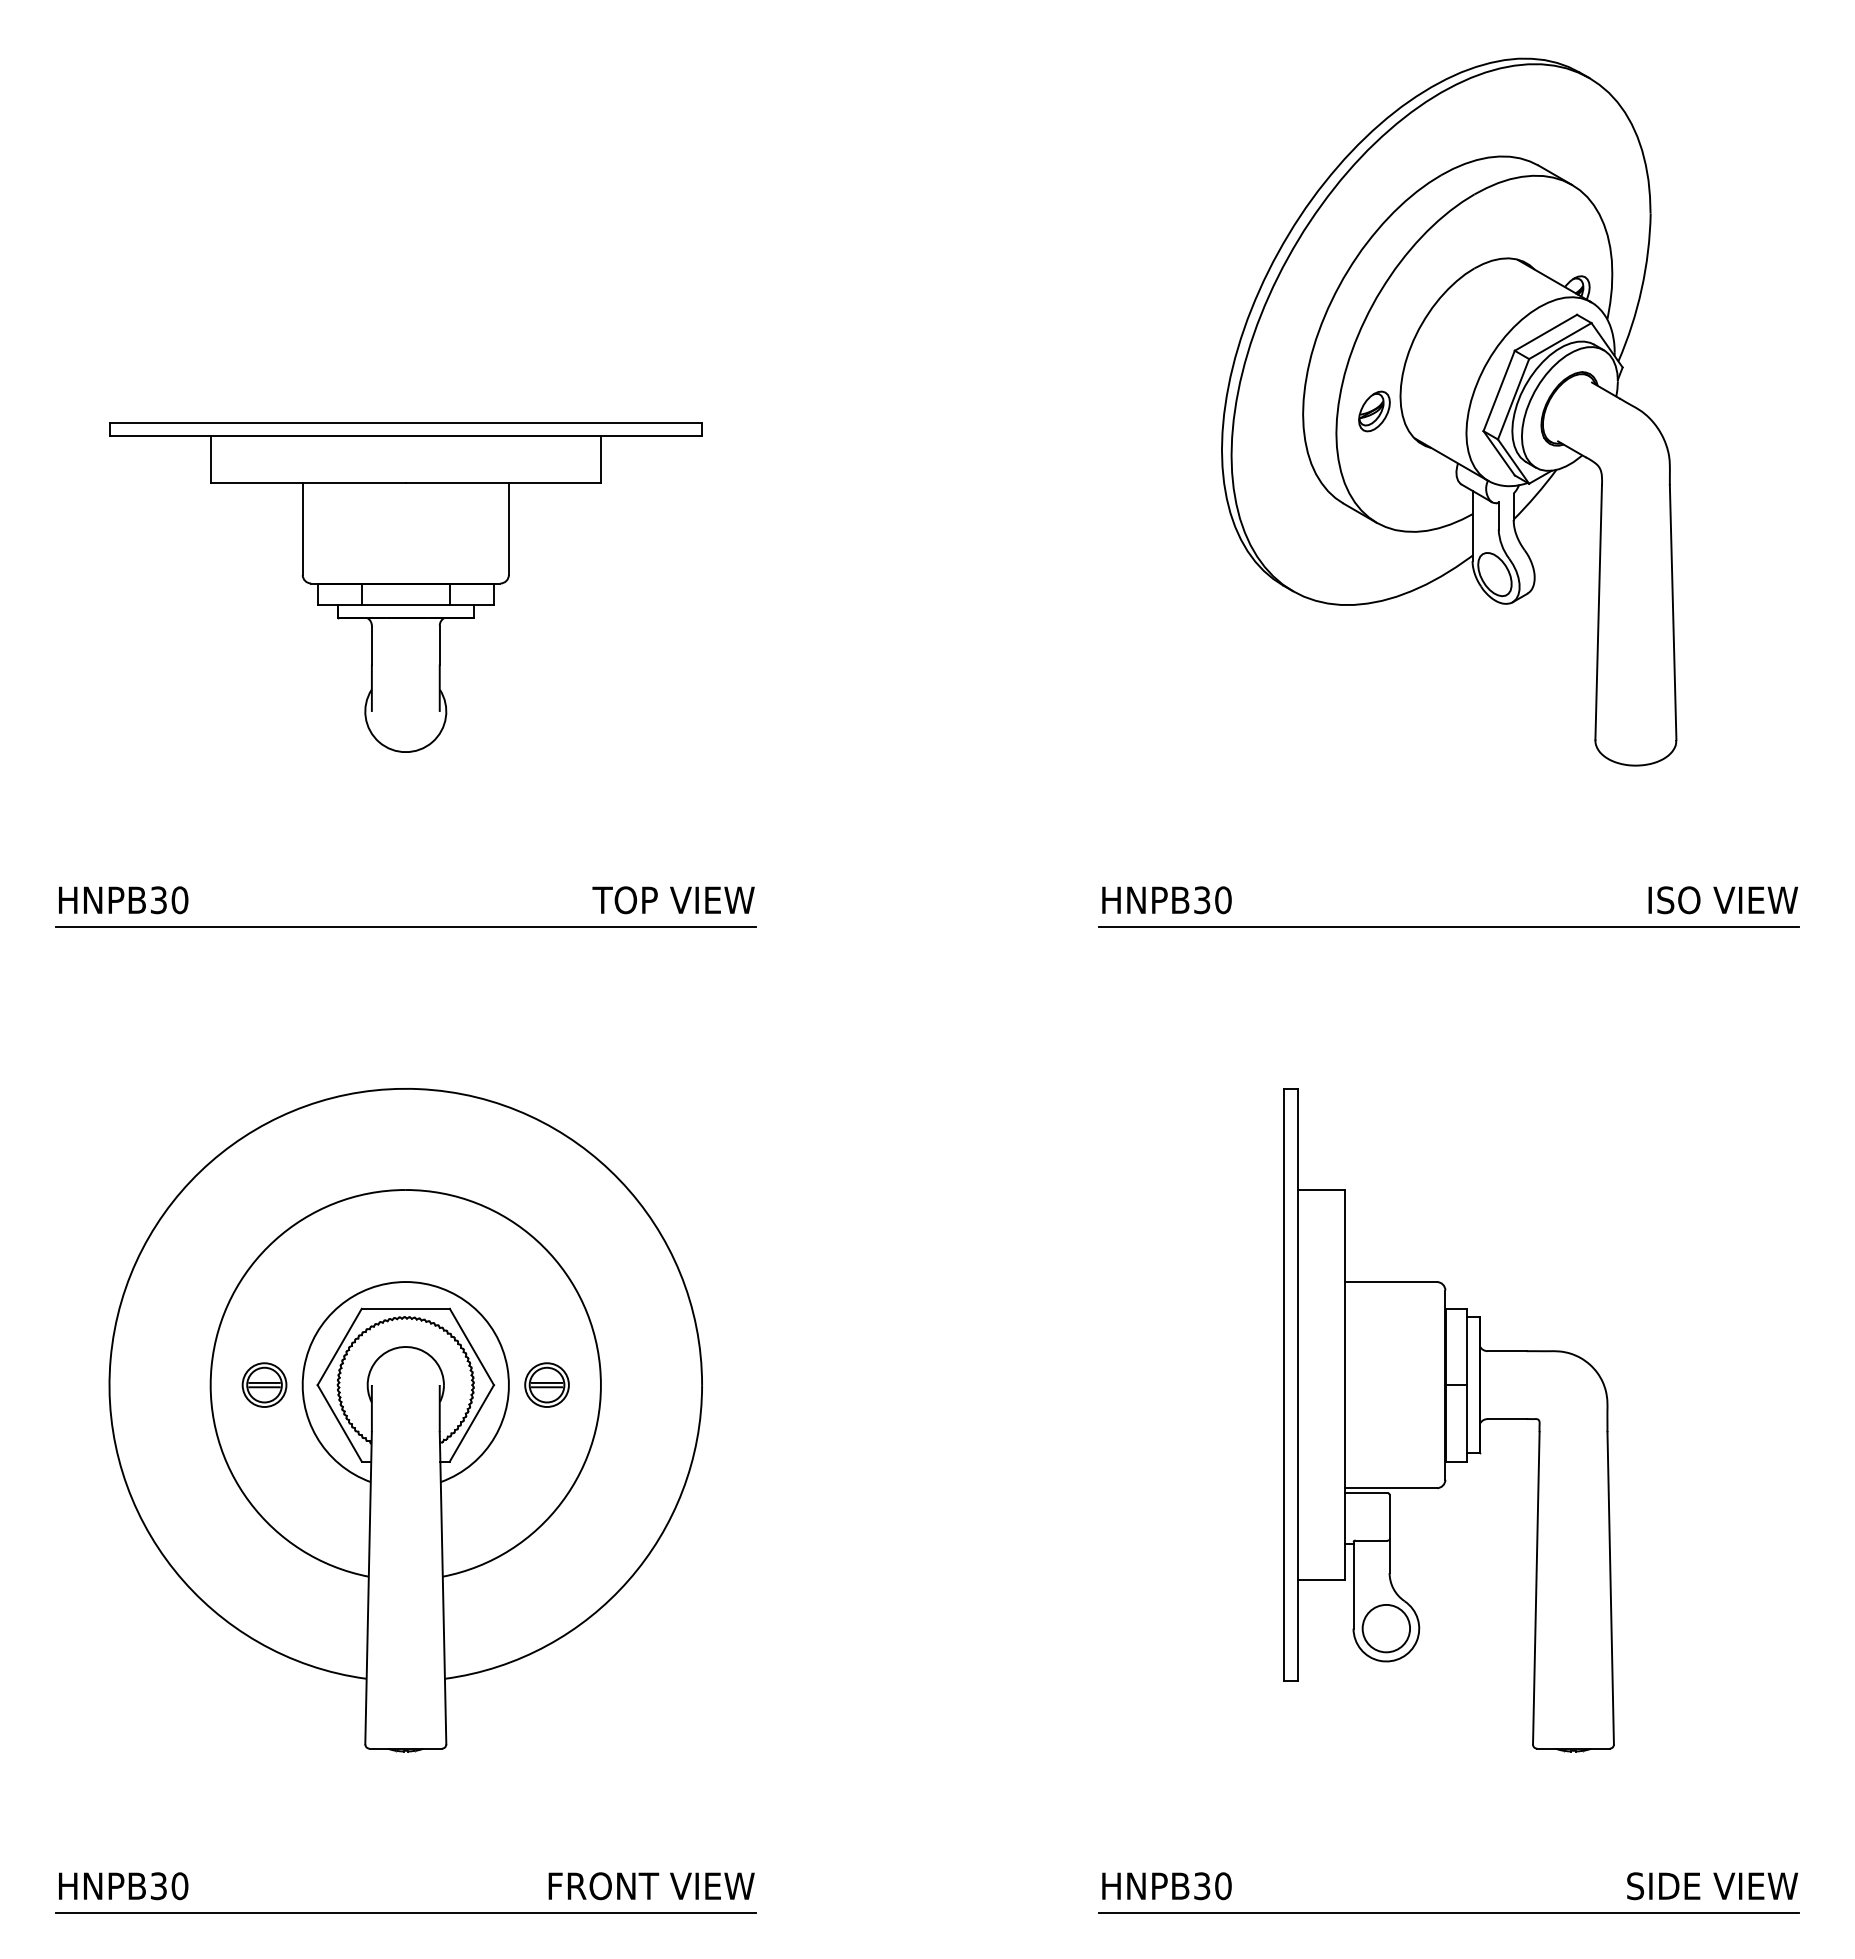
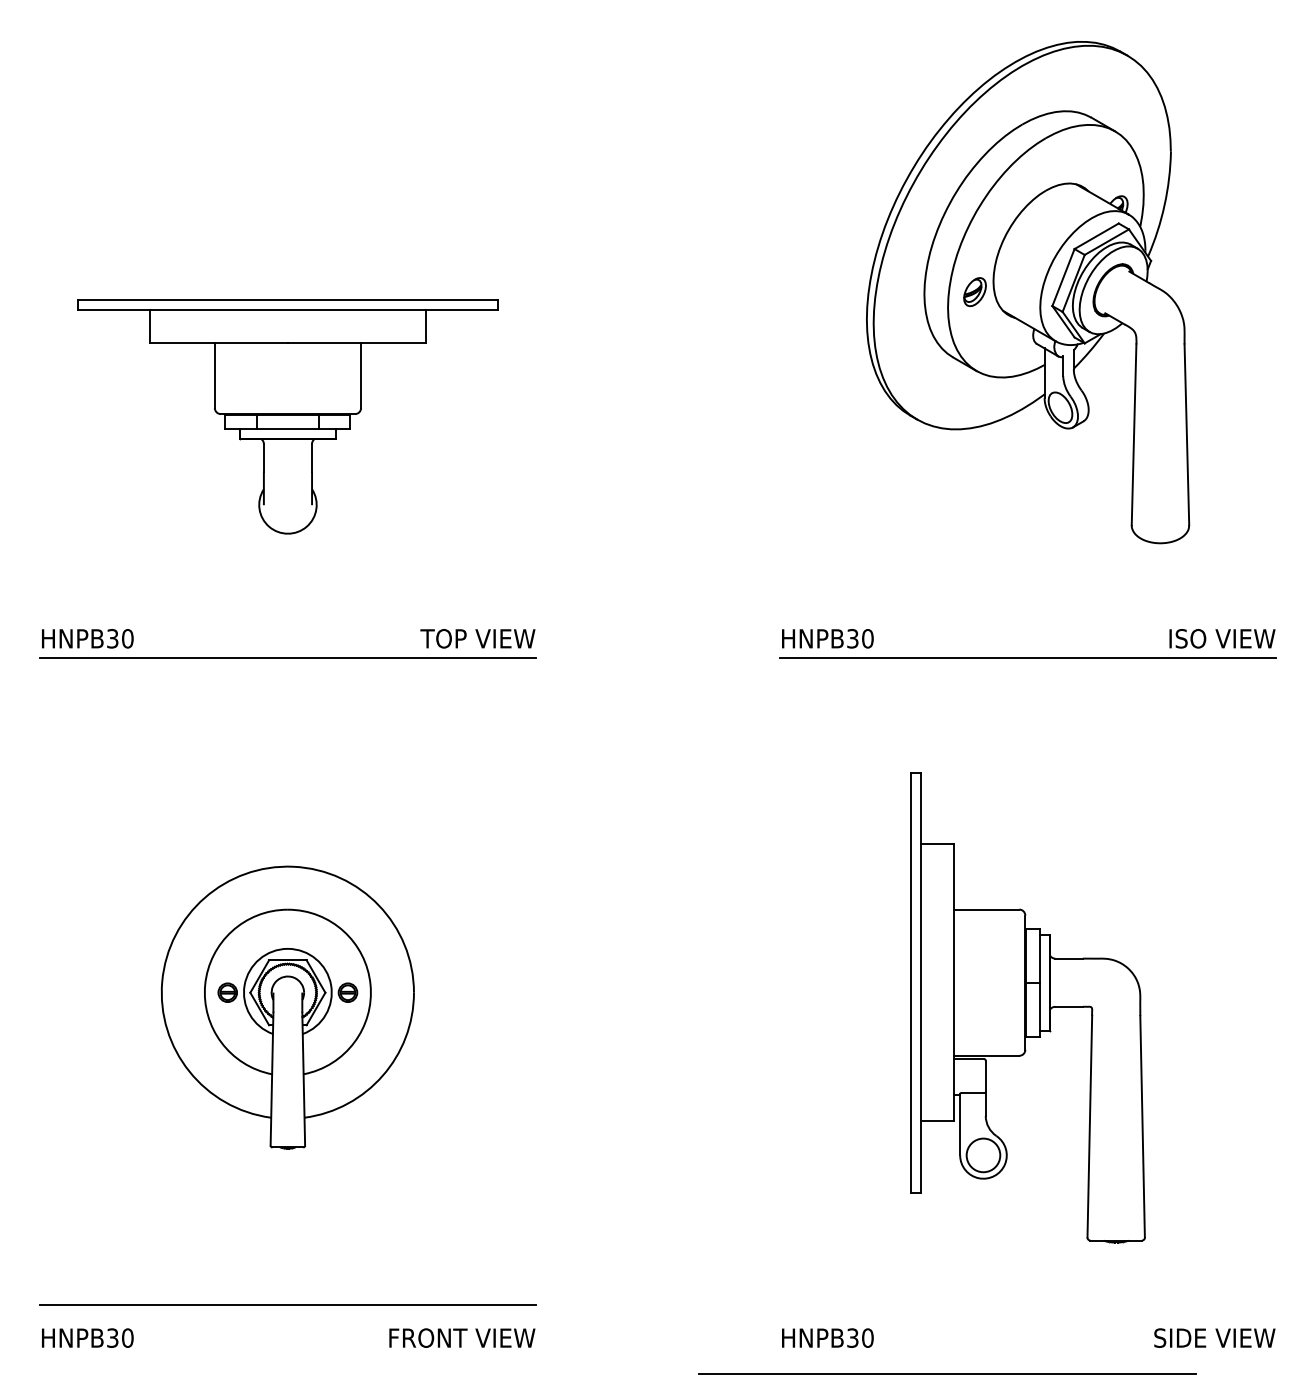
part: (405, 1420) -> (287, 1007), size x0.6
line: (405, 1912) -> (287, 1304), moved
line: (1448, 1912) -> (946, 1373), moved

